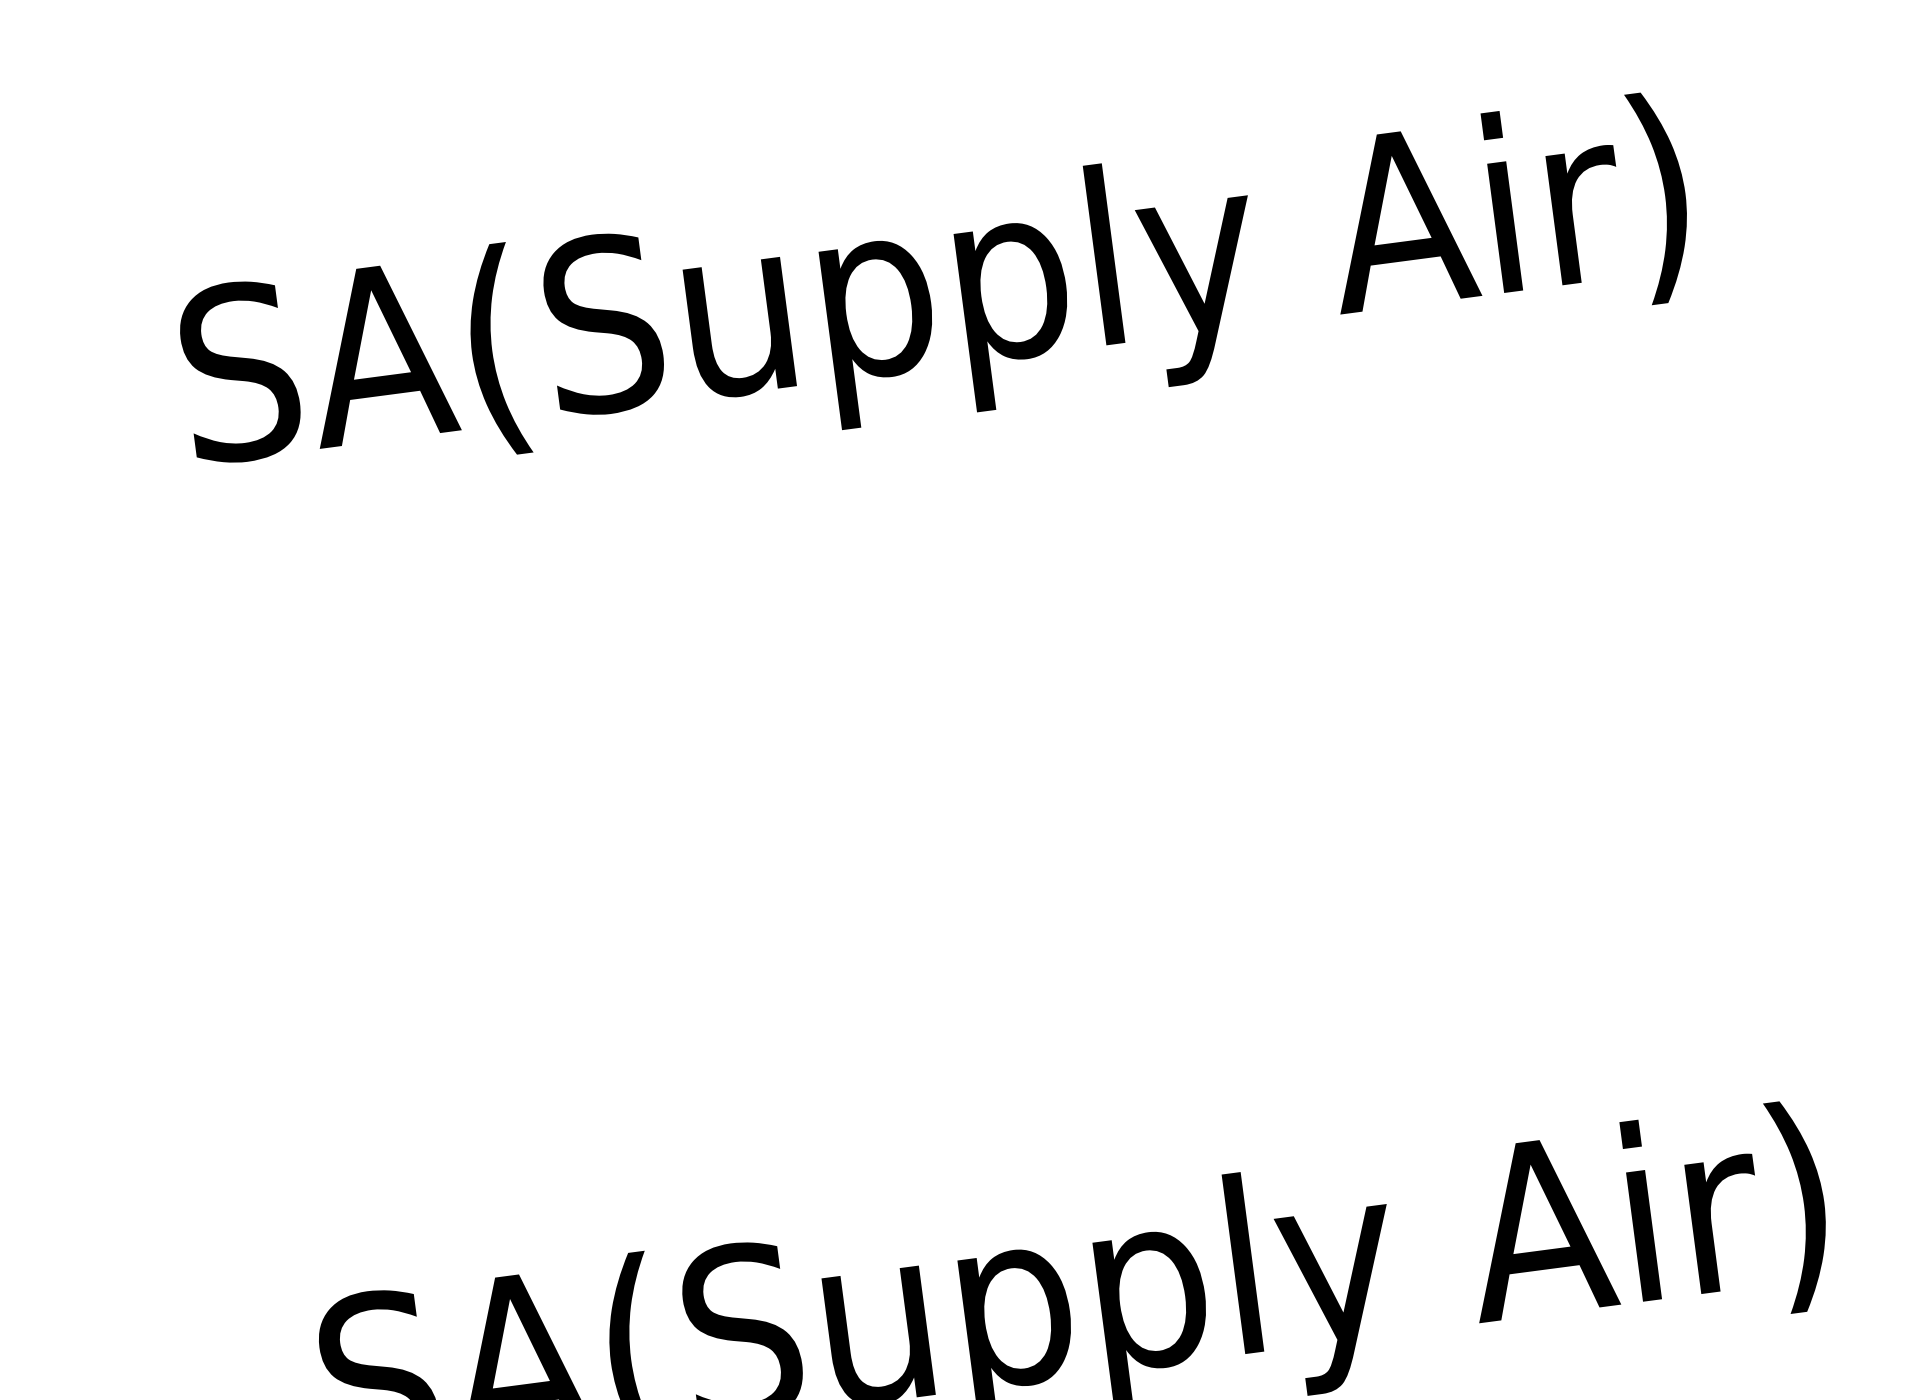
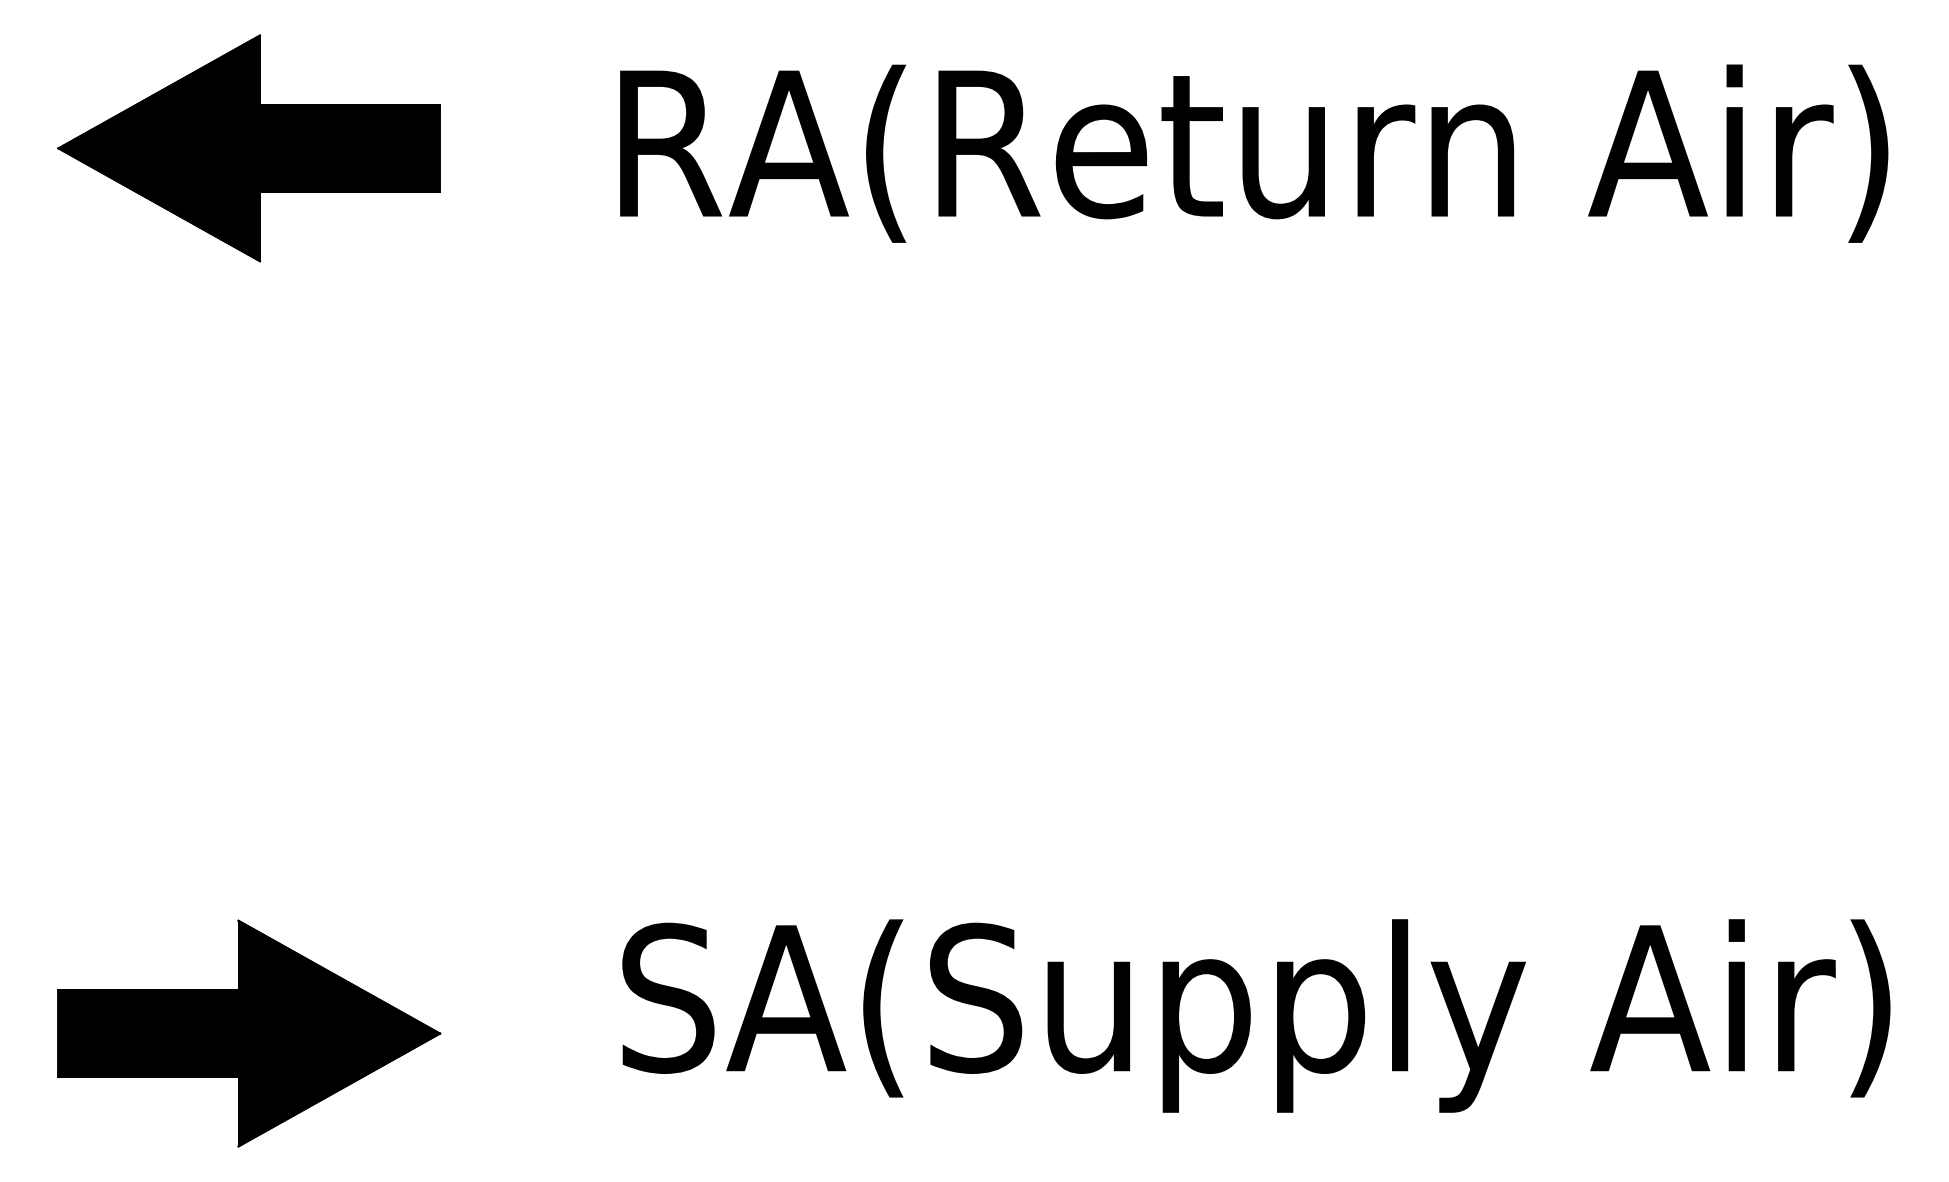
text: (939, 301) -> (1252, 161), SA(Supply Air) -> RA(Return Air)

